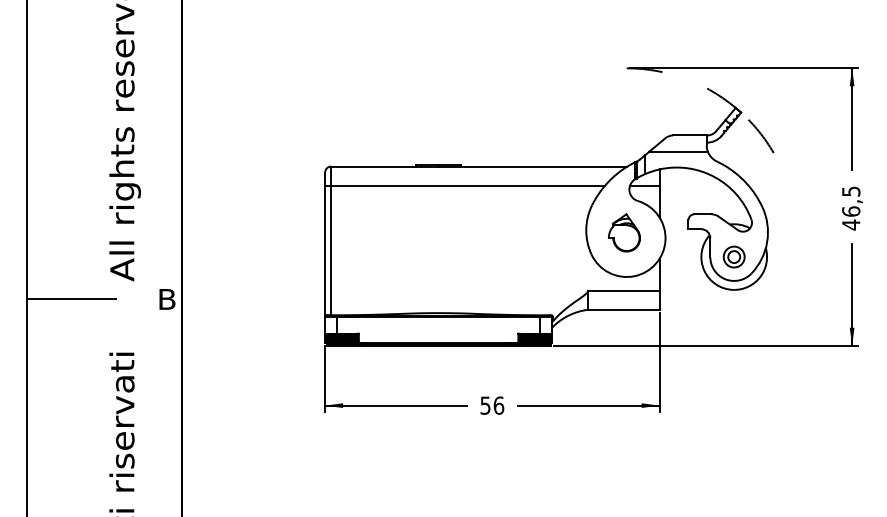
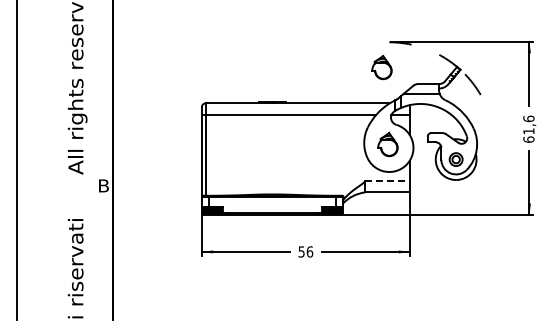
part: (614, 108) -> (381, 67), added
text: (850, 208) -> (528, 129), 46,5 -> 61,6
line: (625, 290) -> (388, 180), solid -> dashed
line: (71, 298) -> (44, 185), removed

